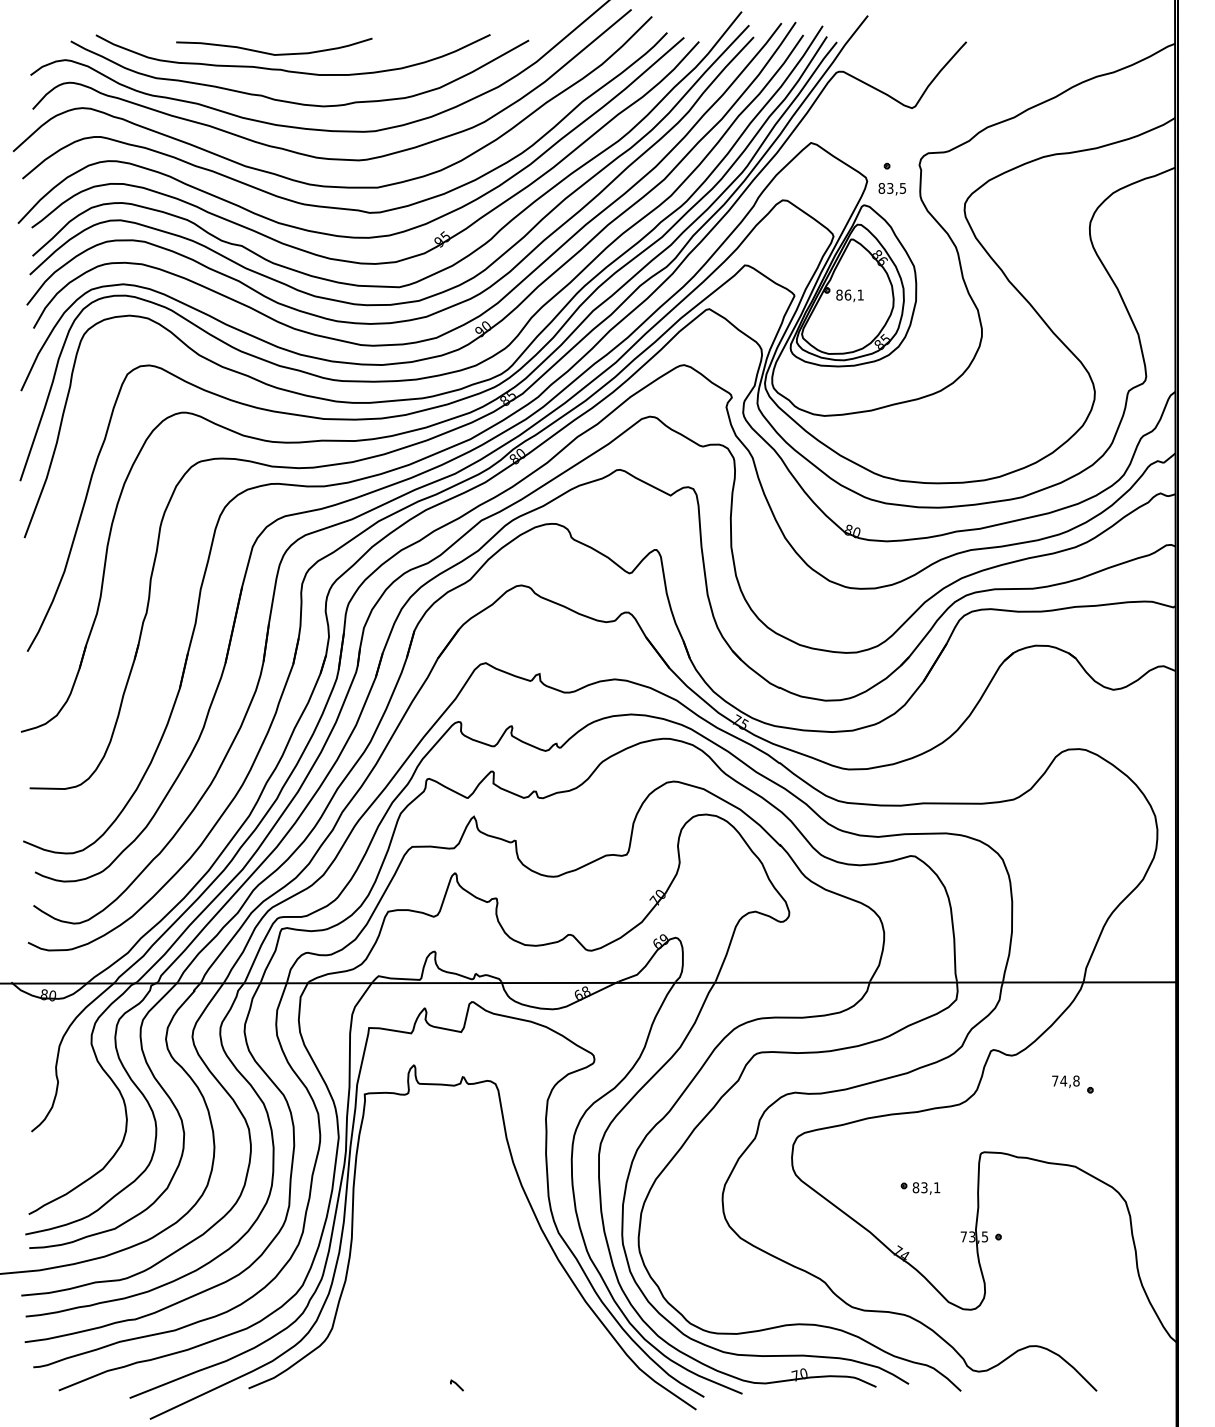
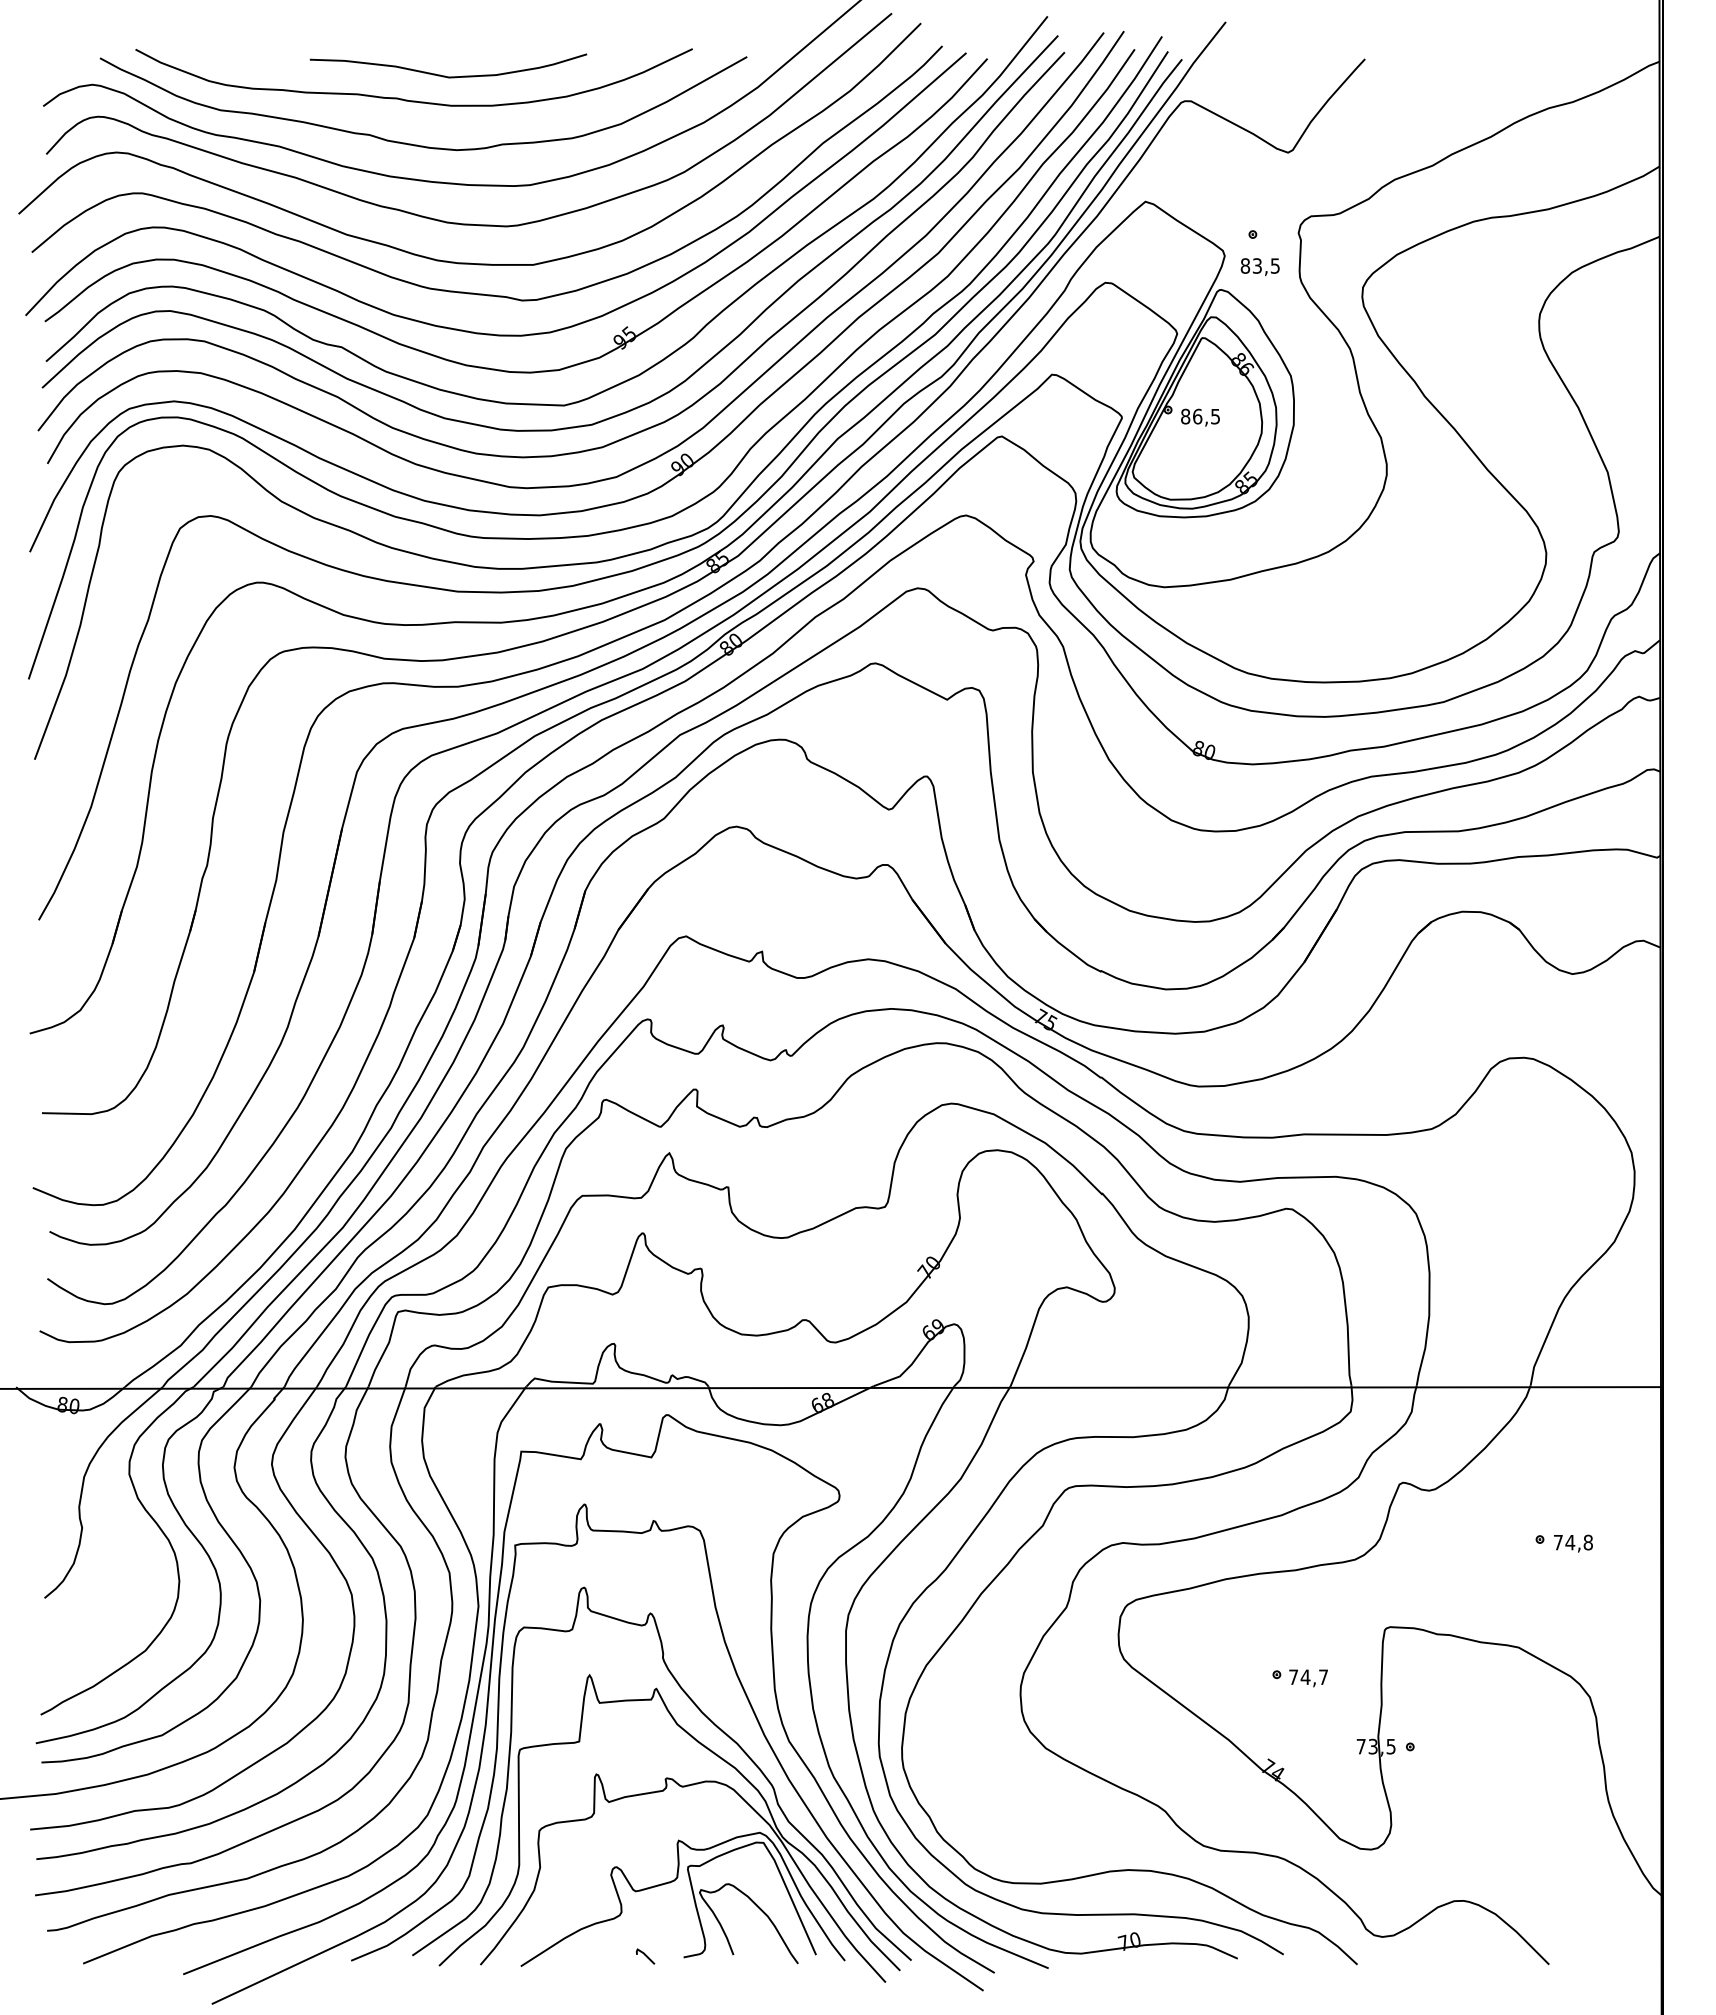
curve: (272, 53) -> (445, 75), moved
text: (860, 295) -> (1215, 416), 86,1 -> 86,5
text: (1065, 1081) -> (1573, 1543), moved
text: (926, 1187) -> (1308, 1677), 83,1 -> 74,7
part: (468, 1263) -> (661, 1784), added

